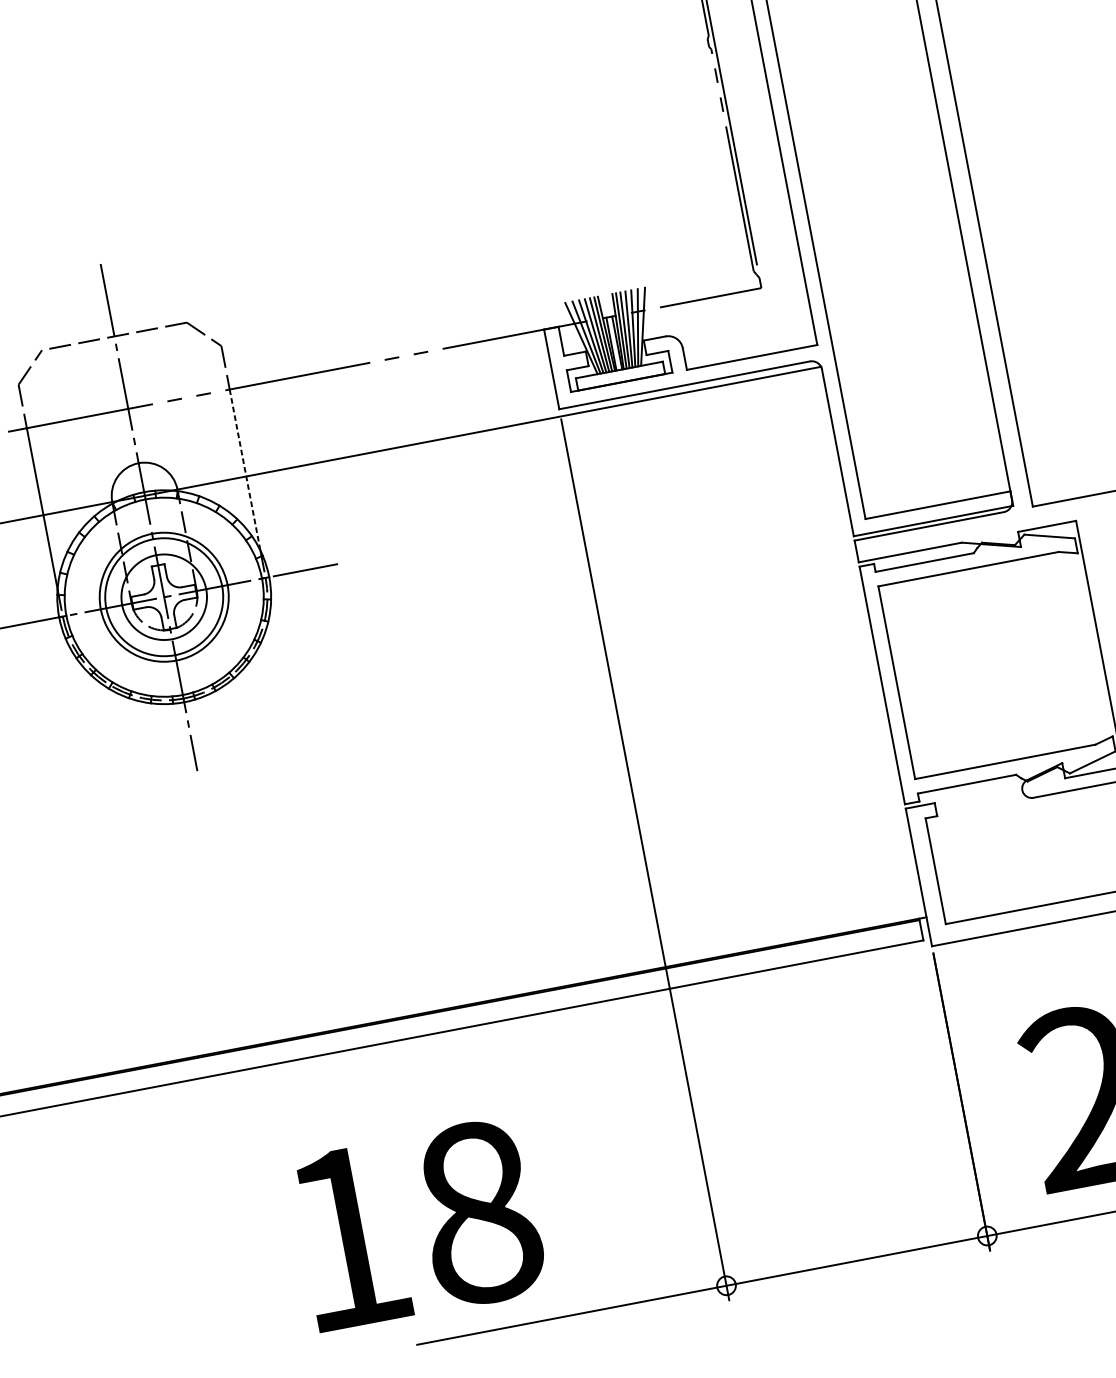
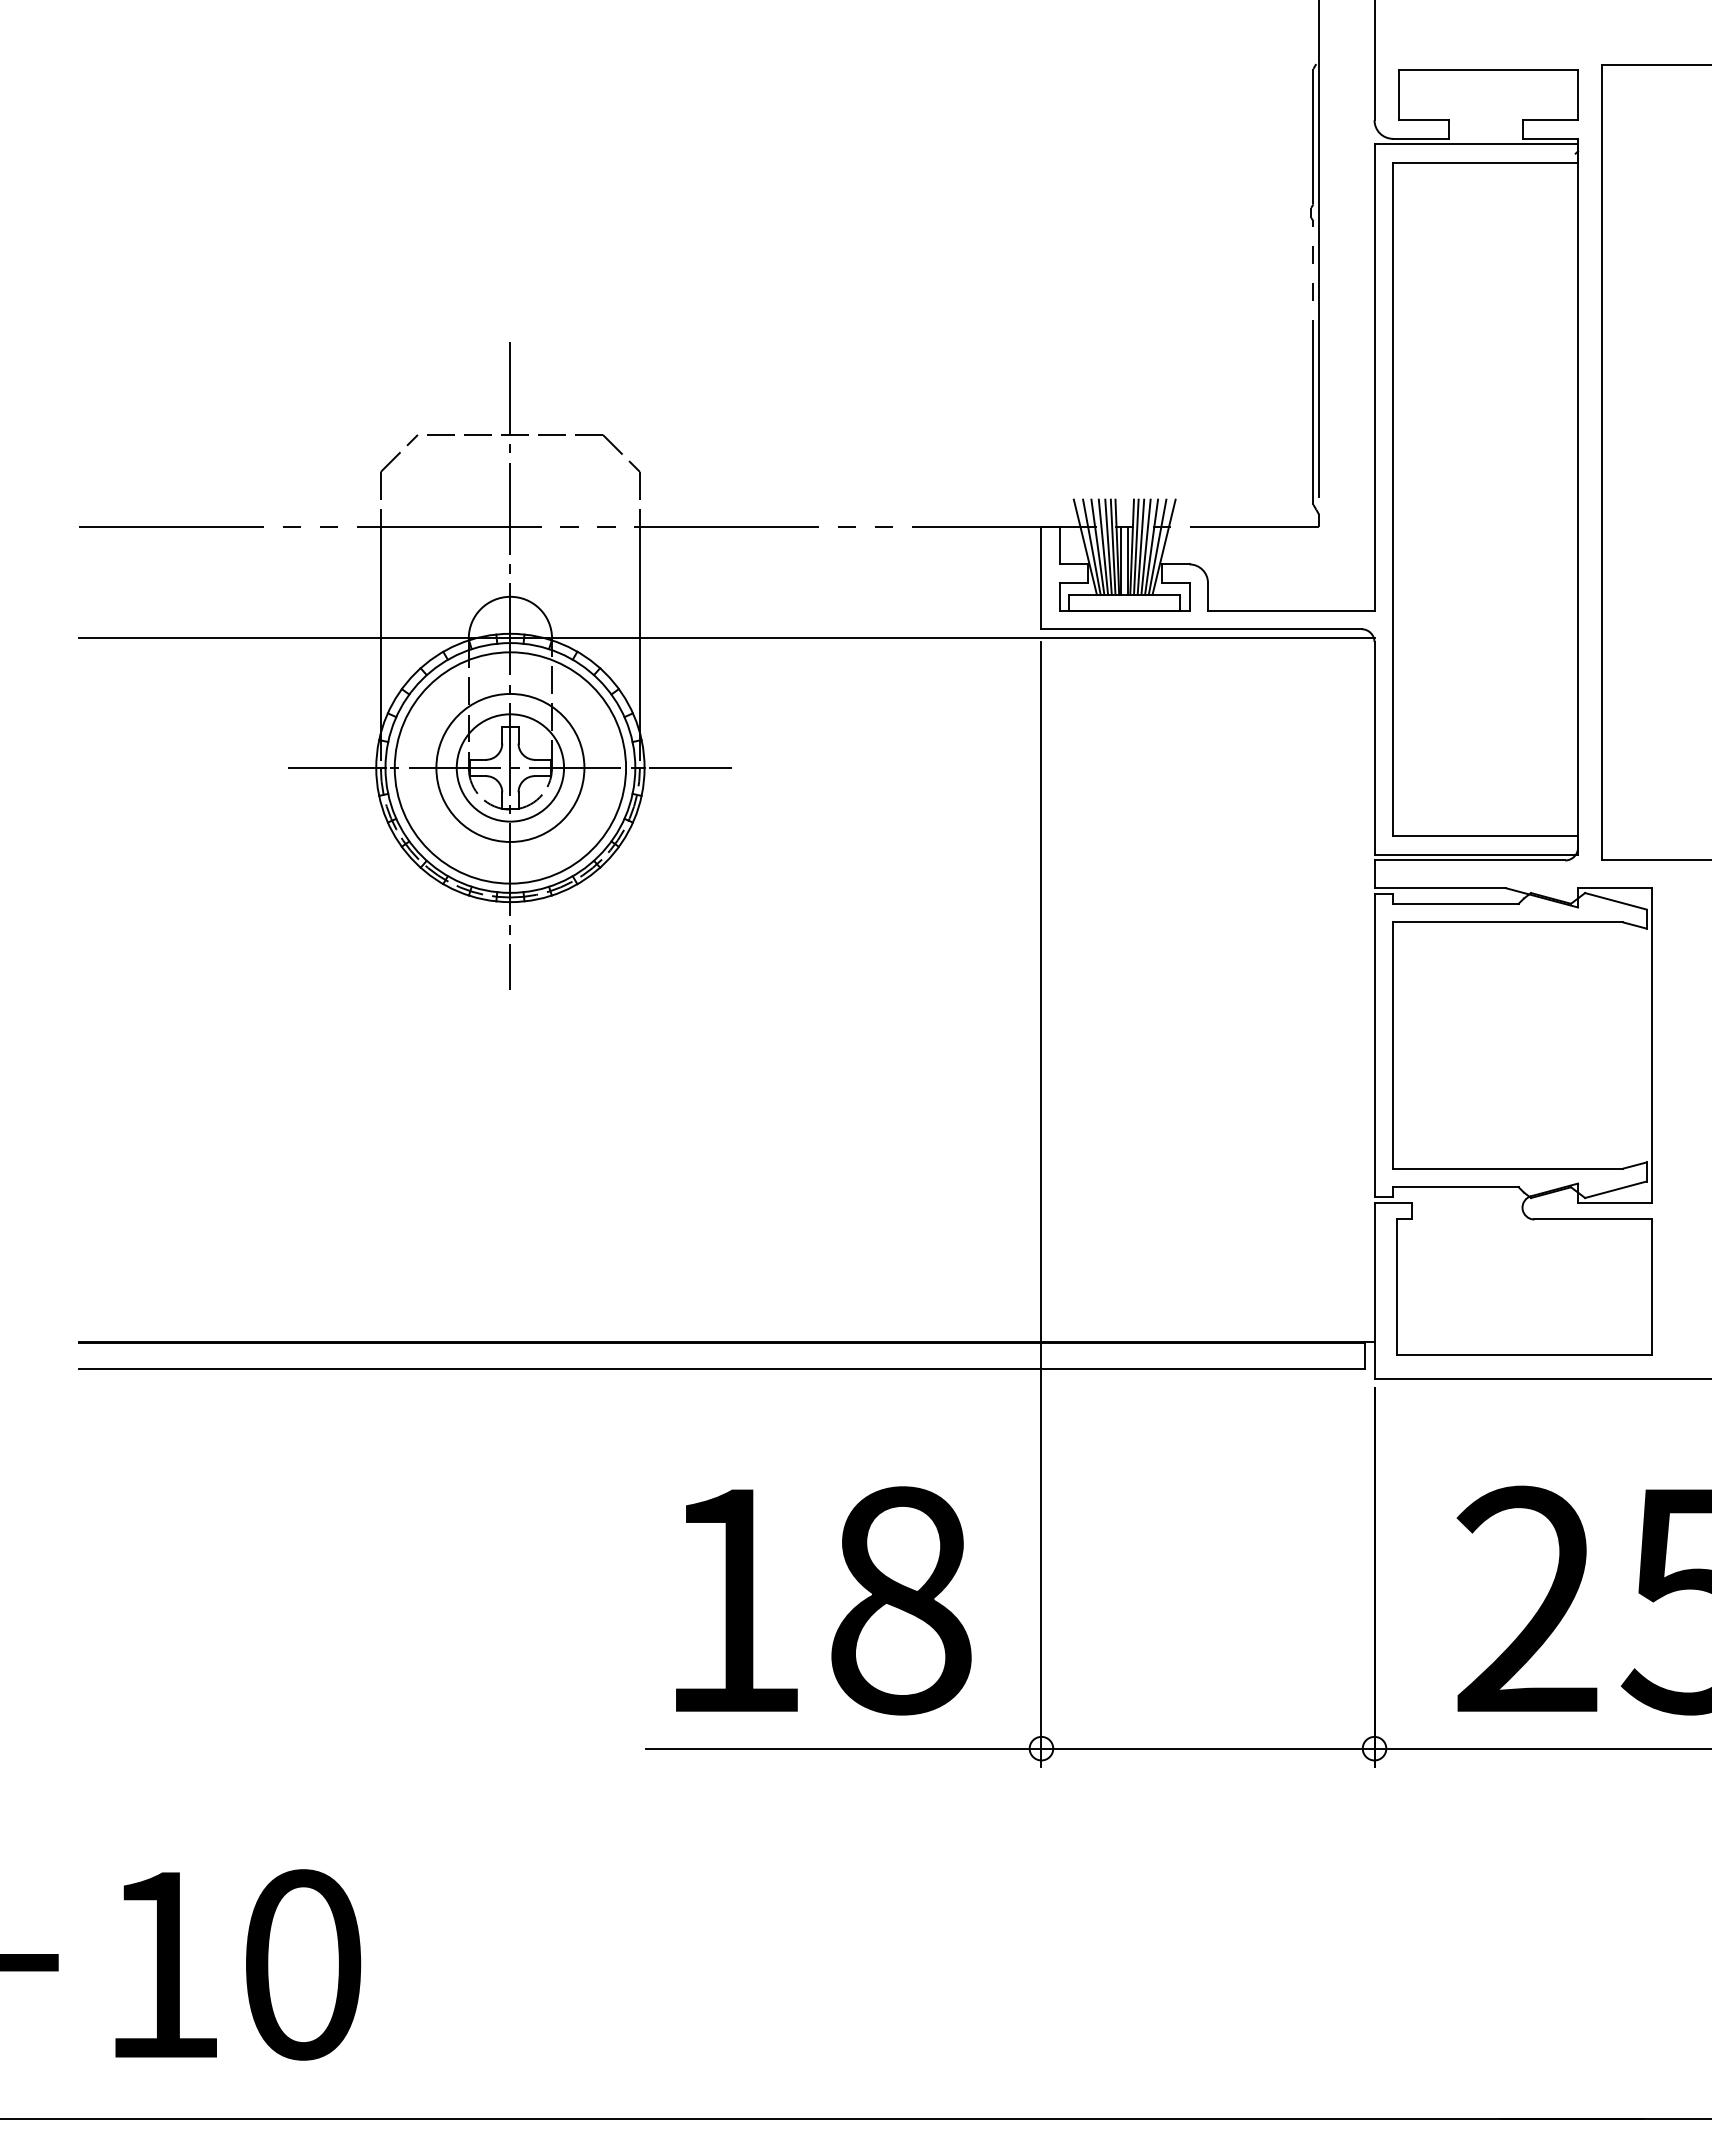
line: (244, 470) -> (639, 630), dashed -> solid
circle: (164, 596) -> (510, 767), size x1.43
text: (418, 1224) -> (823, 1600), moved

